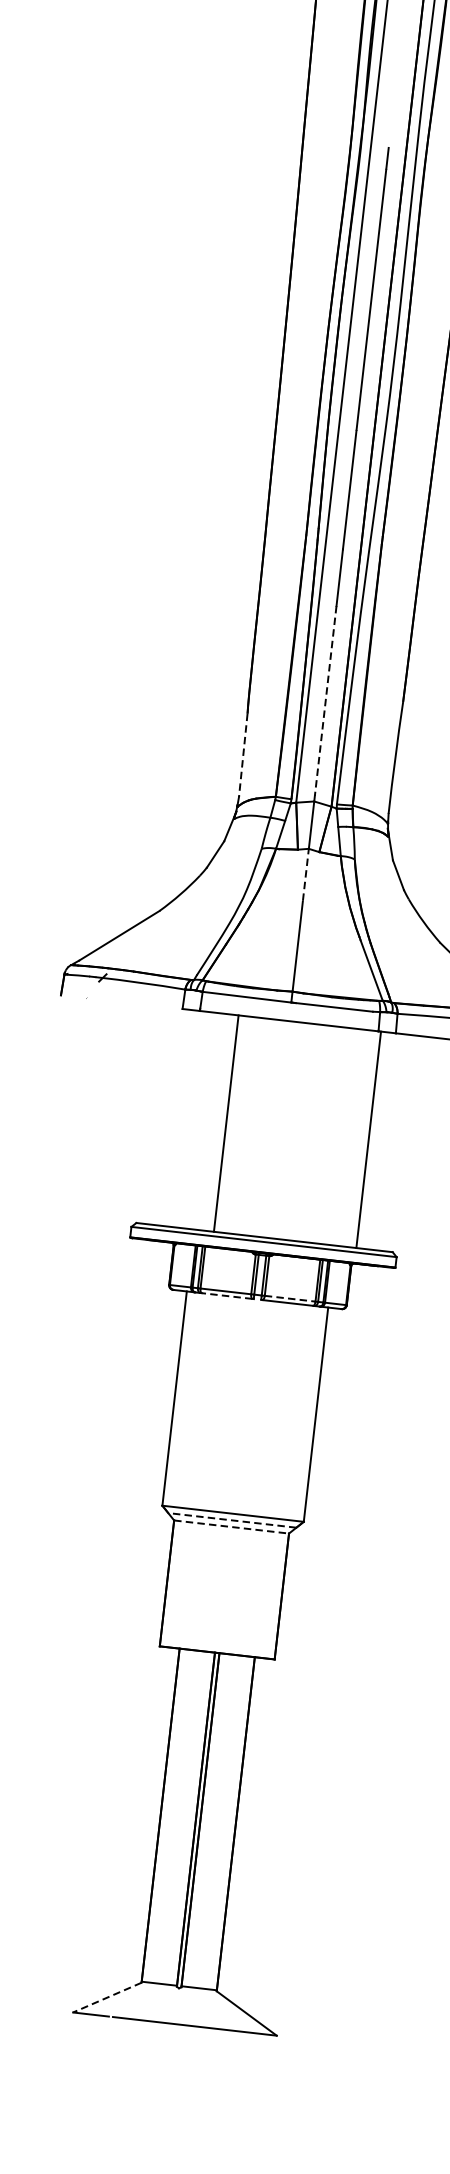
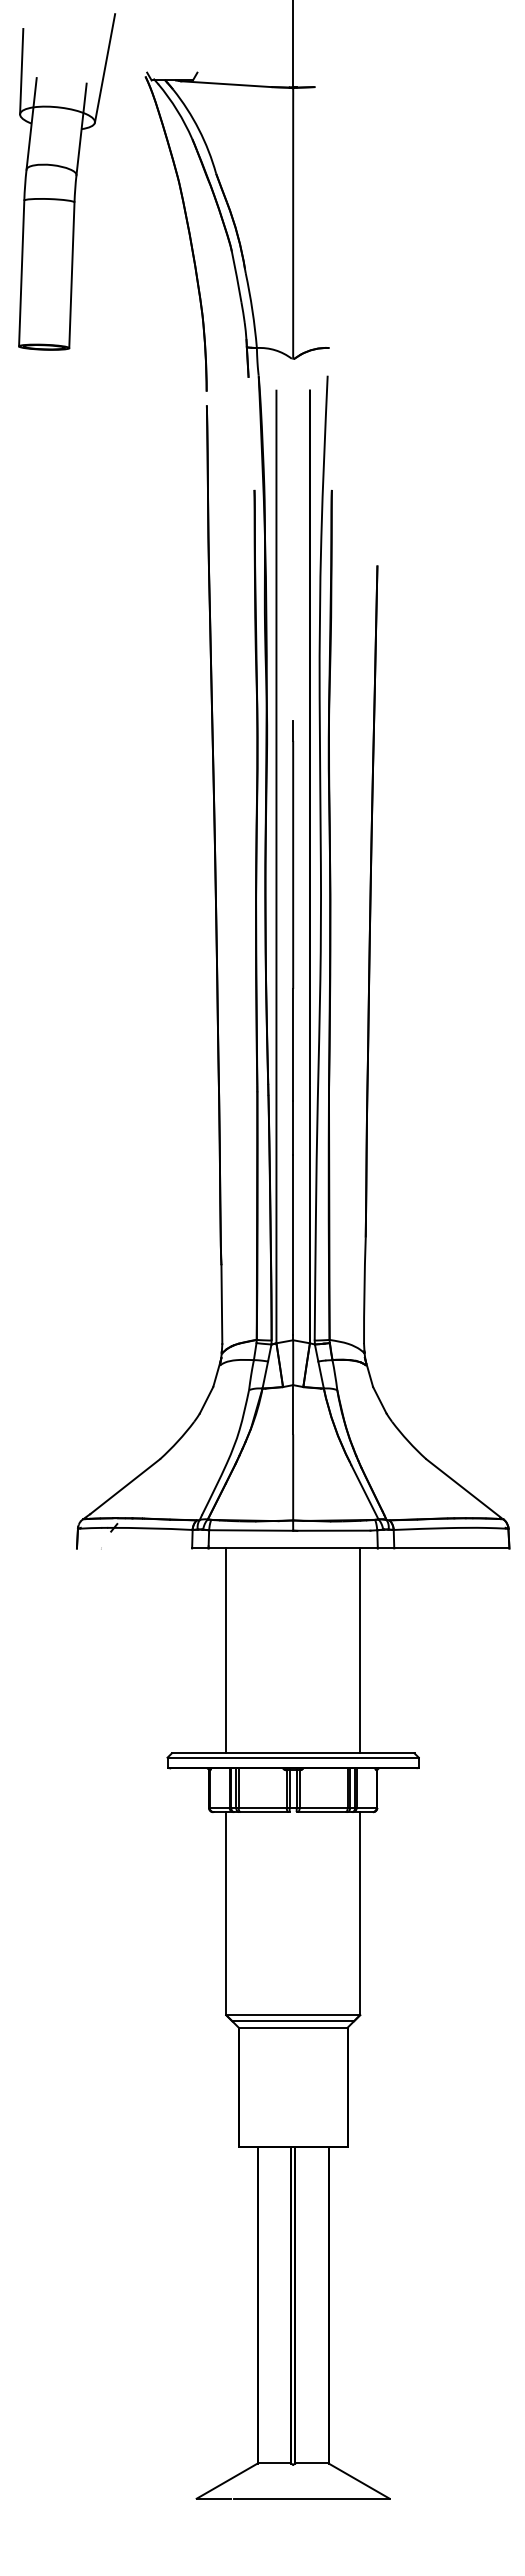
line: (326, 700) -> (293, 1244), dashed -> solid
line: (242, 756) -> (221, 1305), dashed -> solid
line: (306, 874) -> (293, 1409), dashed -> solid
line: (226, 1123) -> (226, 1650), moved
line: (369, 1139) -> (360, 1650), moved
line: (226, 1296) -> (263, 1812), dashed -> solid
line: (291, 1298) -> (324, 1807), dashed -> solid
line: (232, 1520) -> (293, 2021), dashed -> solid
line: (231, 1526) -> (293, 2027), dashed -> solid
line: (106, 1997) -> (226, 2481), dashed -> solid

